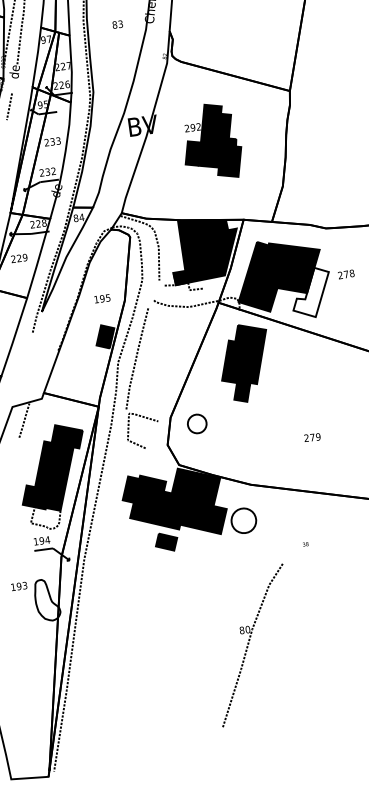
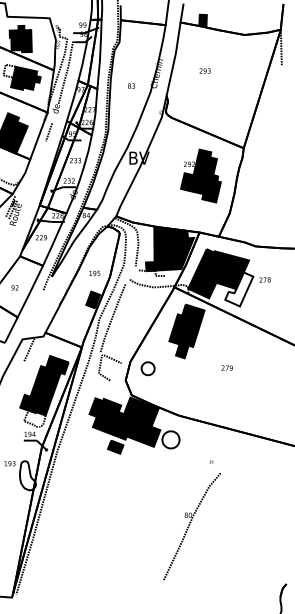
part: (210, 141) -> (200, 175), moved
text: (311, 436) -> (226, 367), moved
part: (253, 645) -> (192, 526), moved

